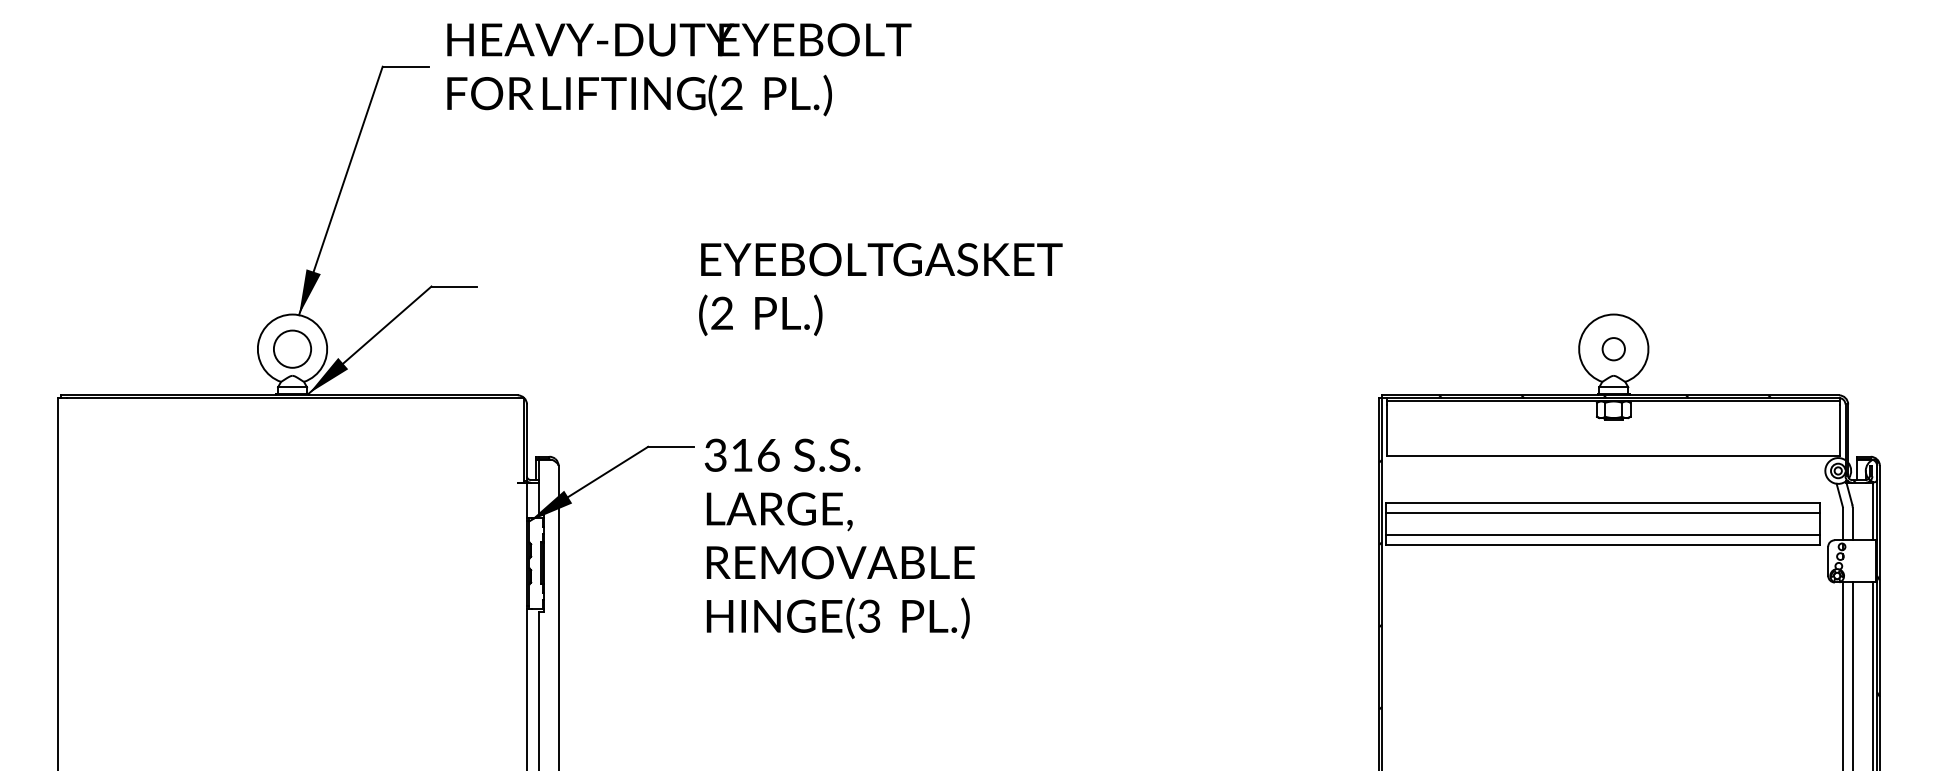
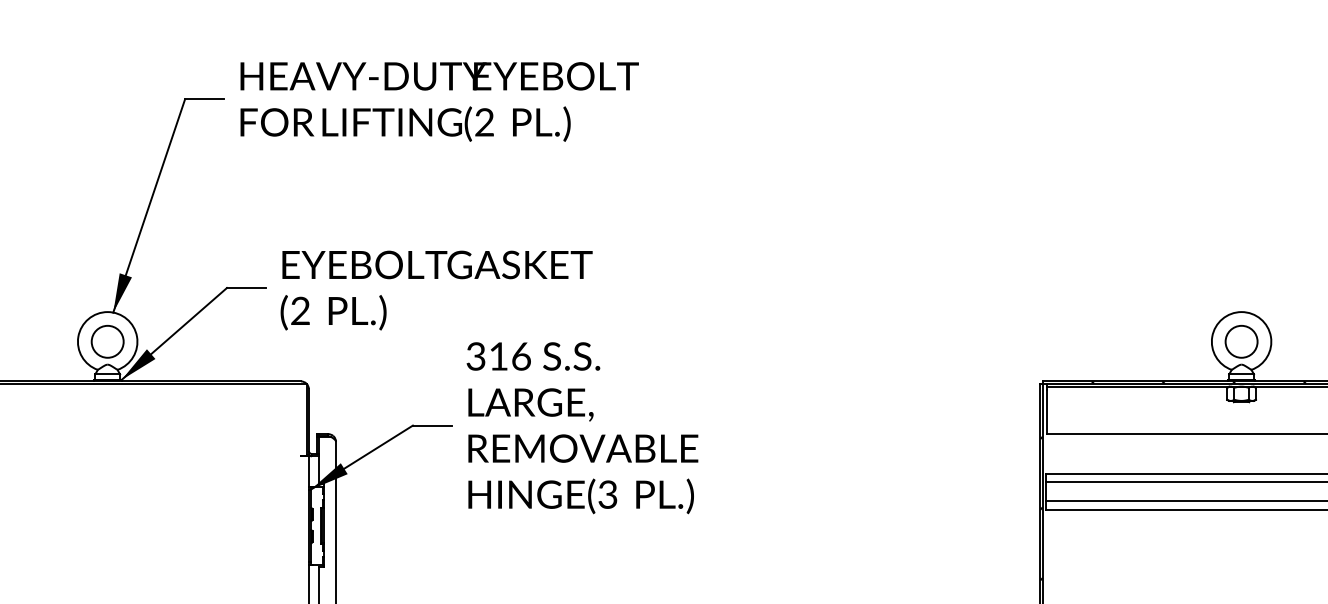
text: (880, 289) -> (436, 290), moved
circle: (1613, 348) -> (1241, 341), size x1.67
text: (839, 538) -> (582, 427), moved

